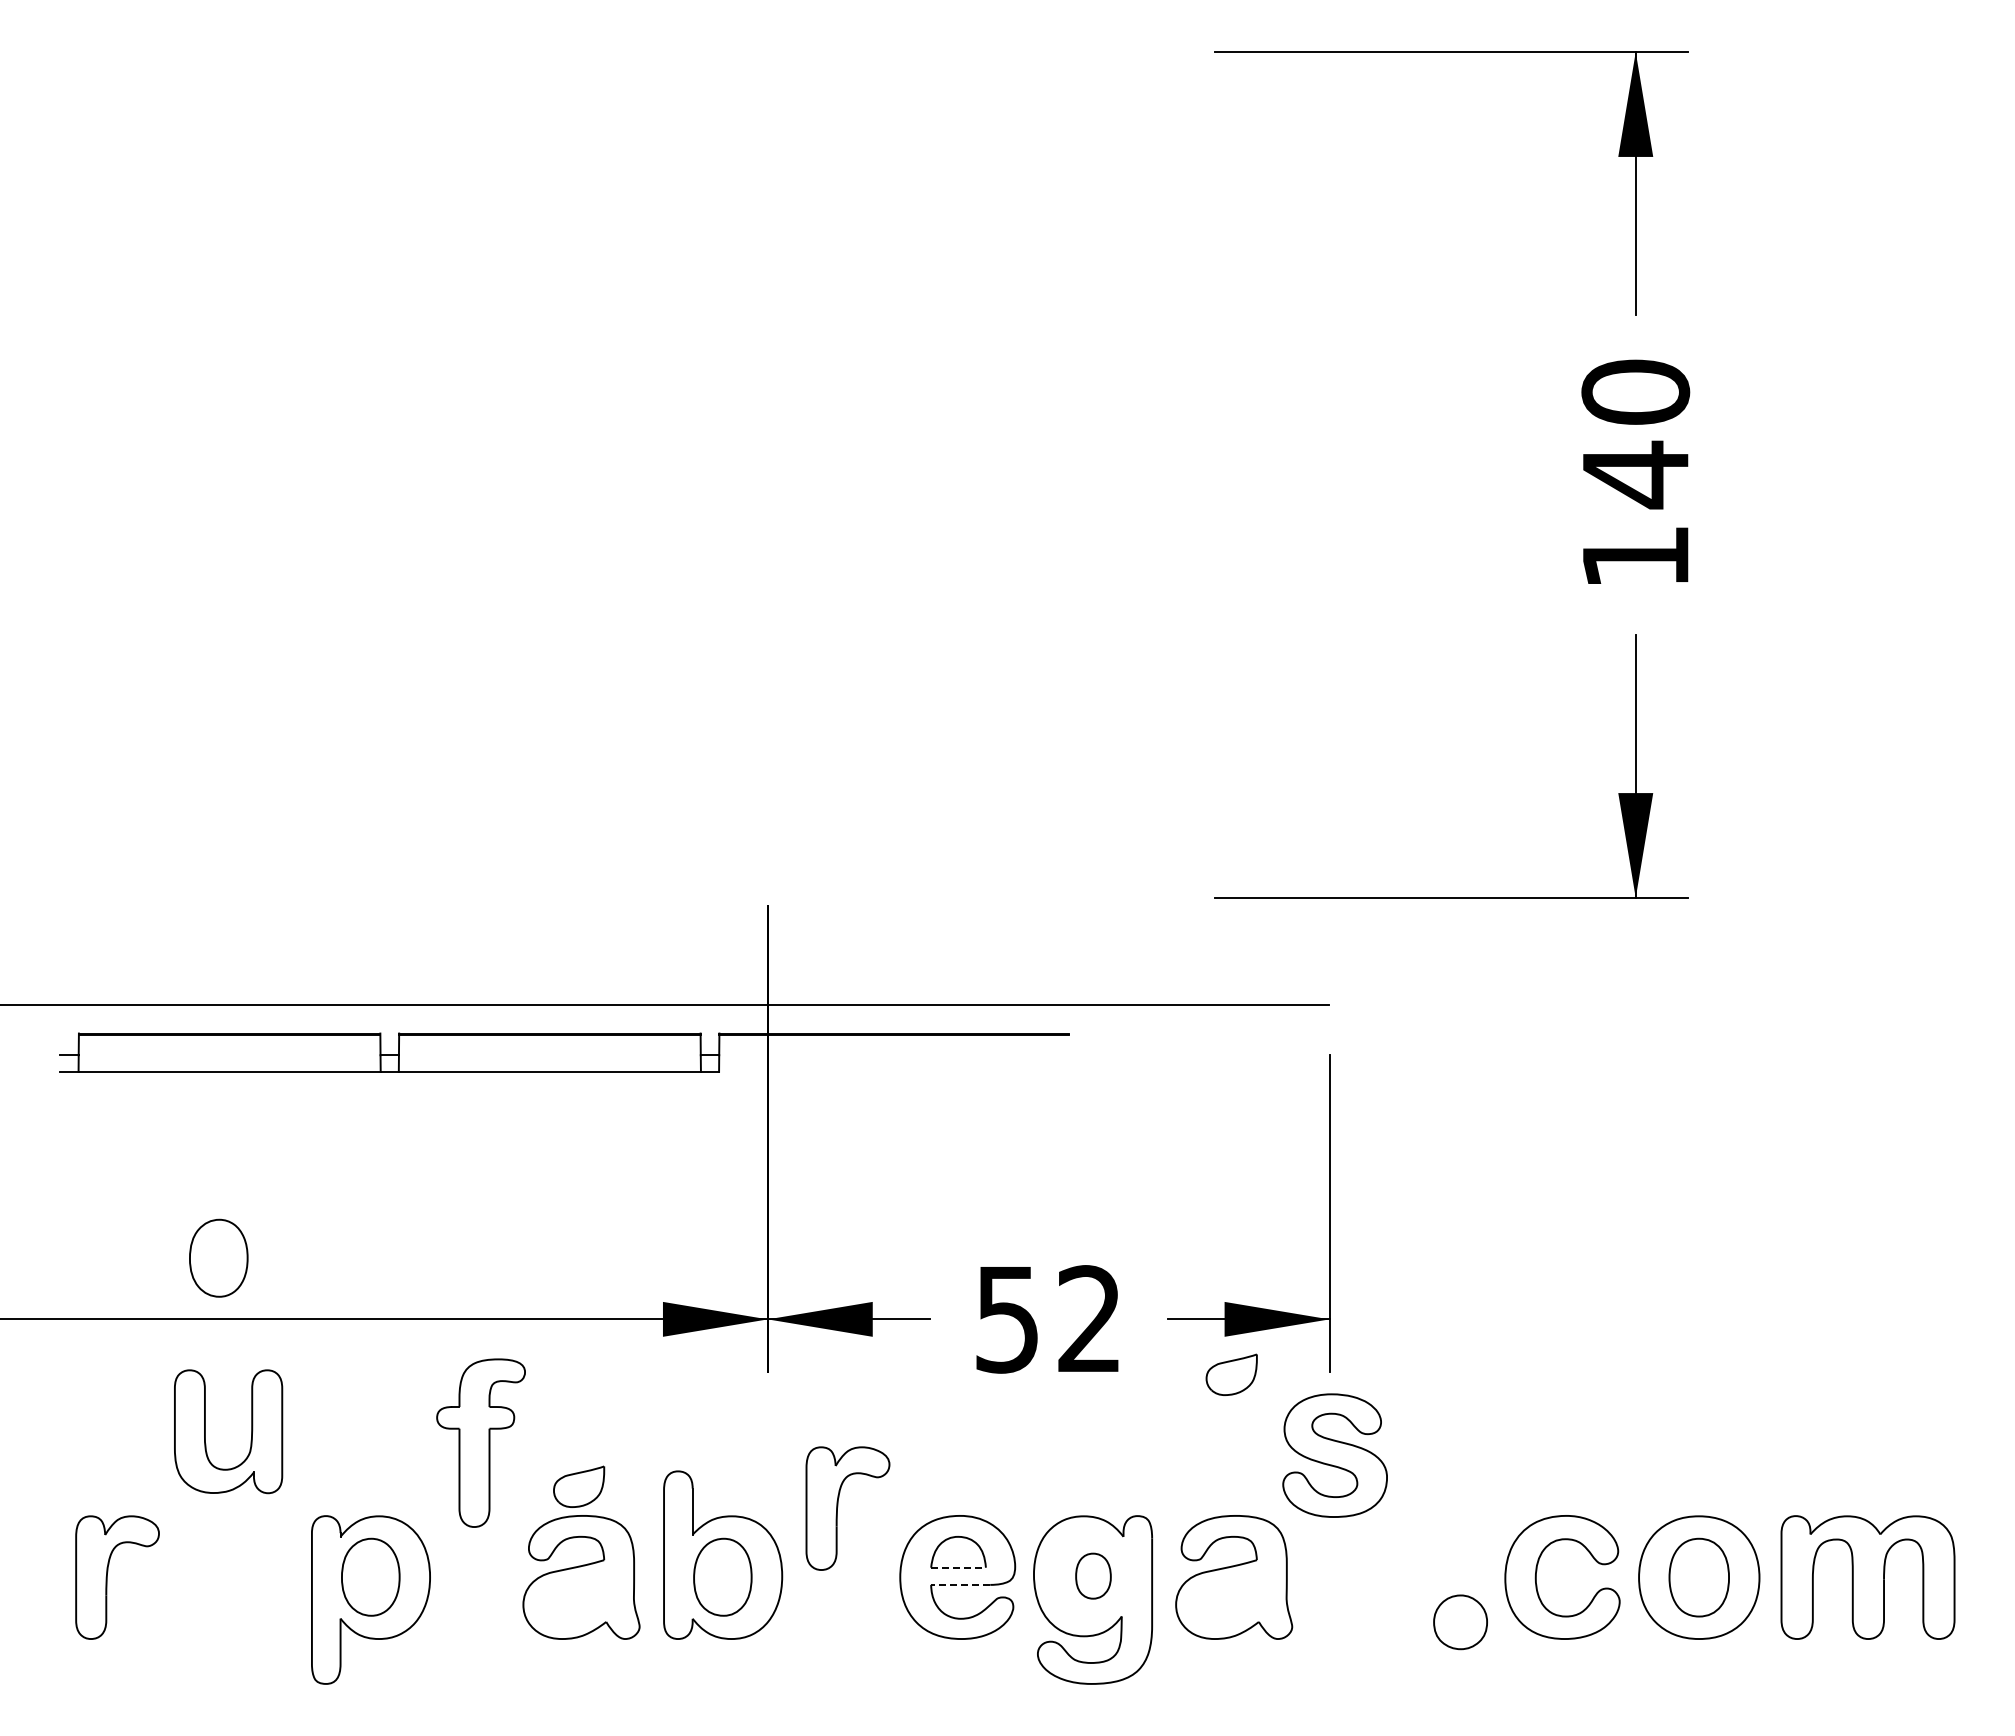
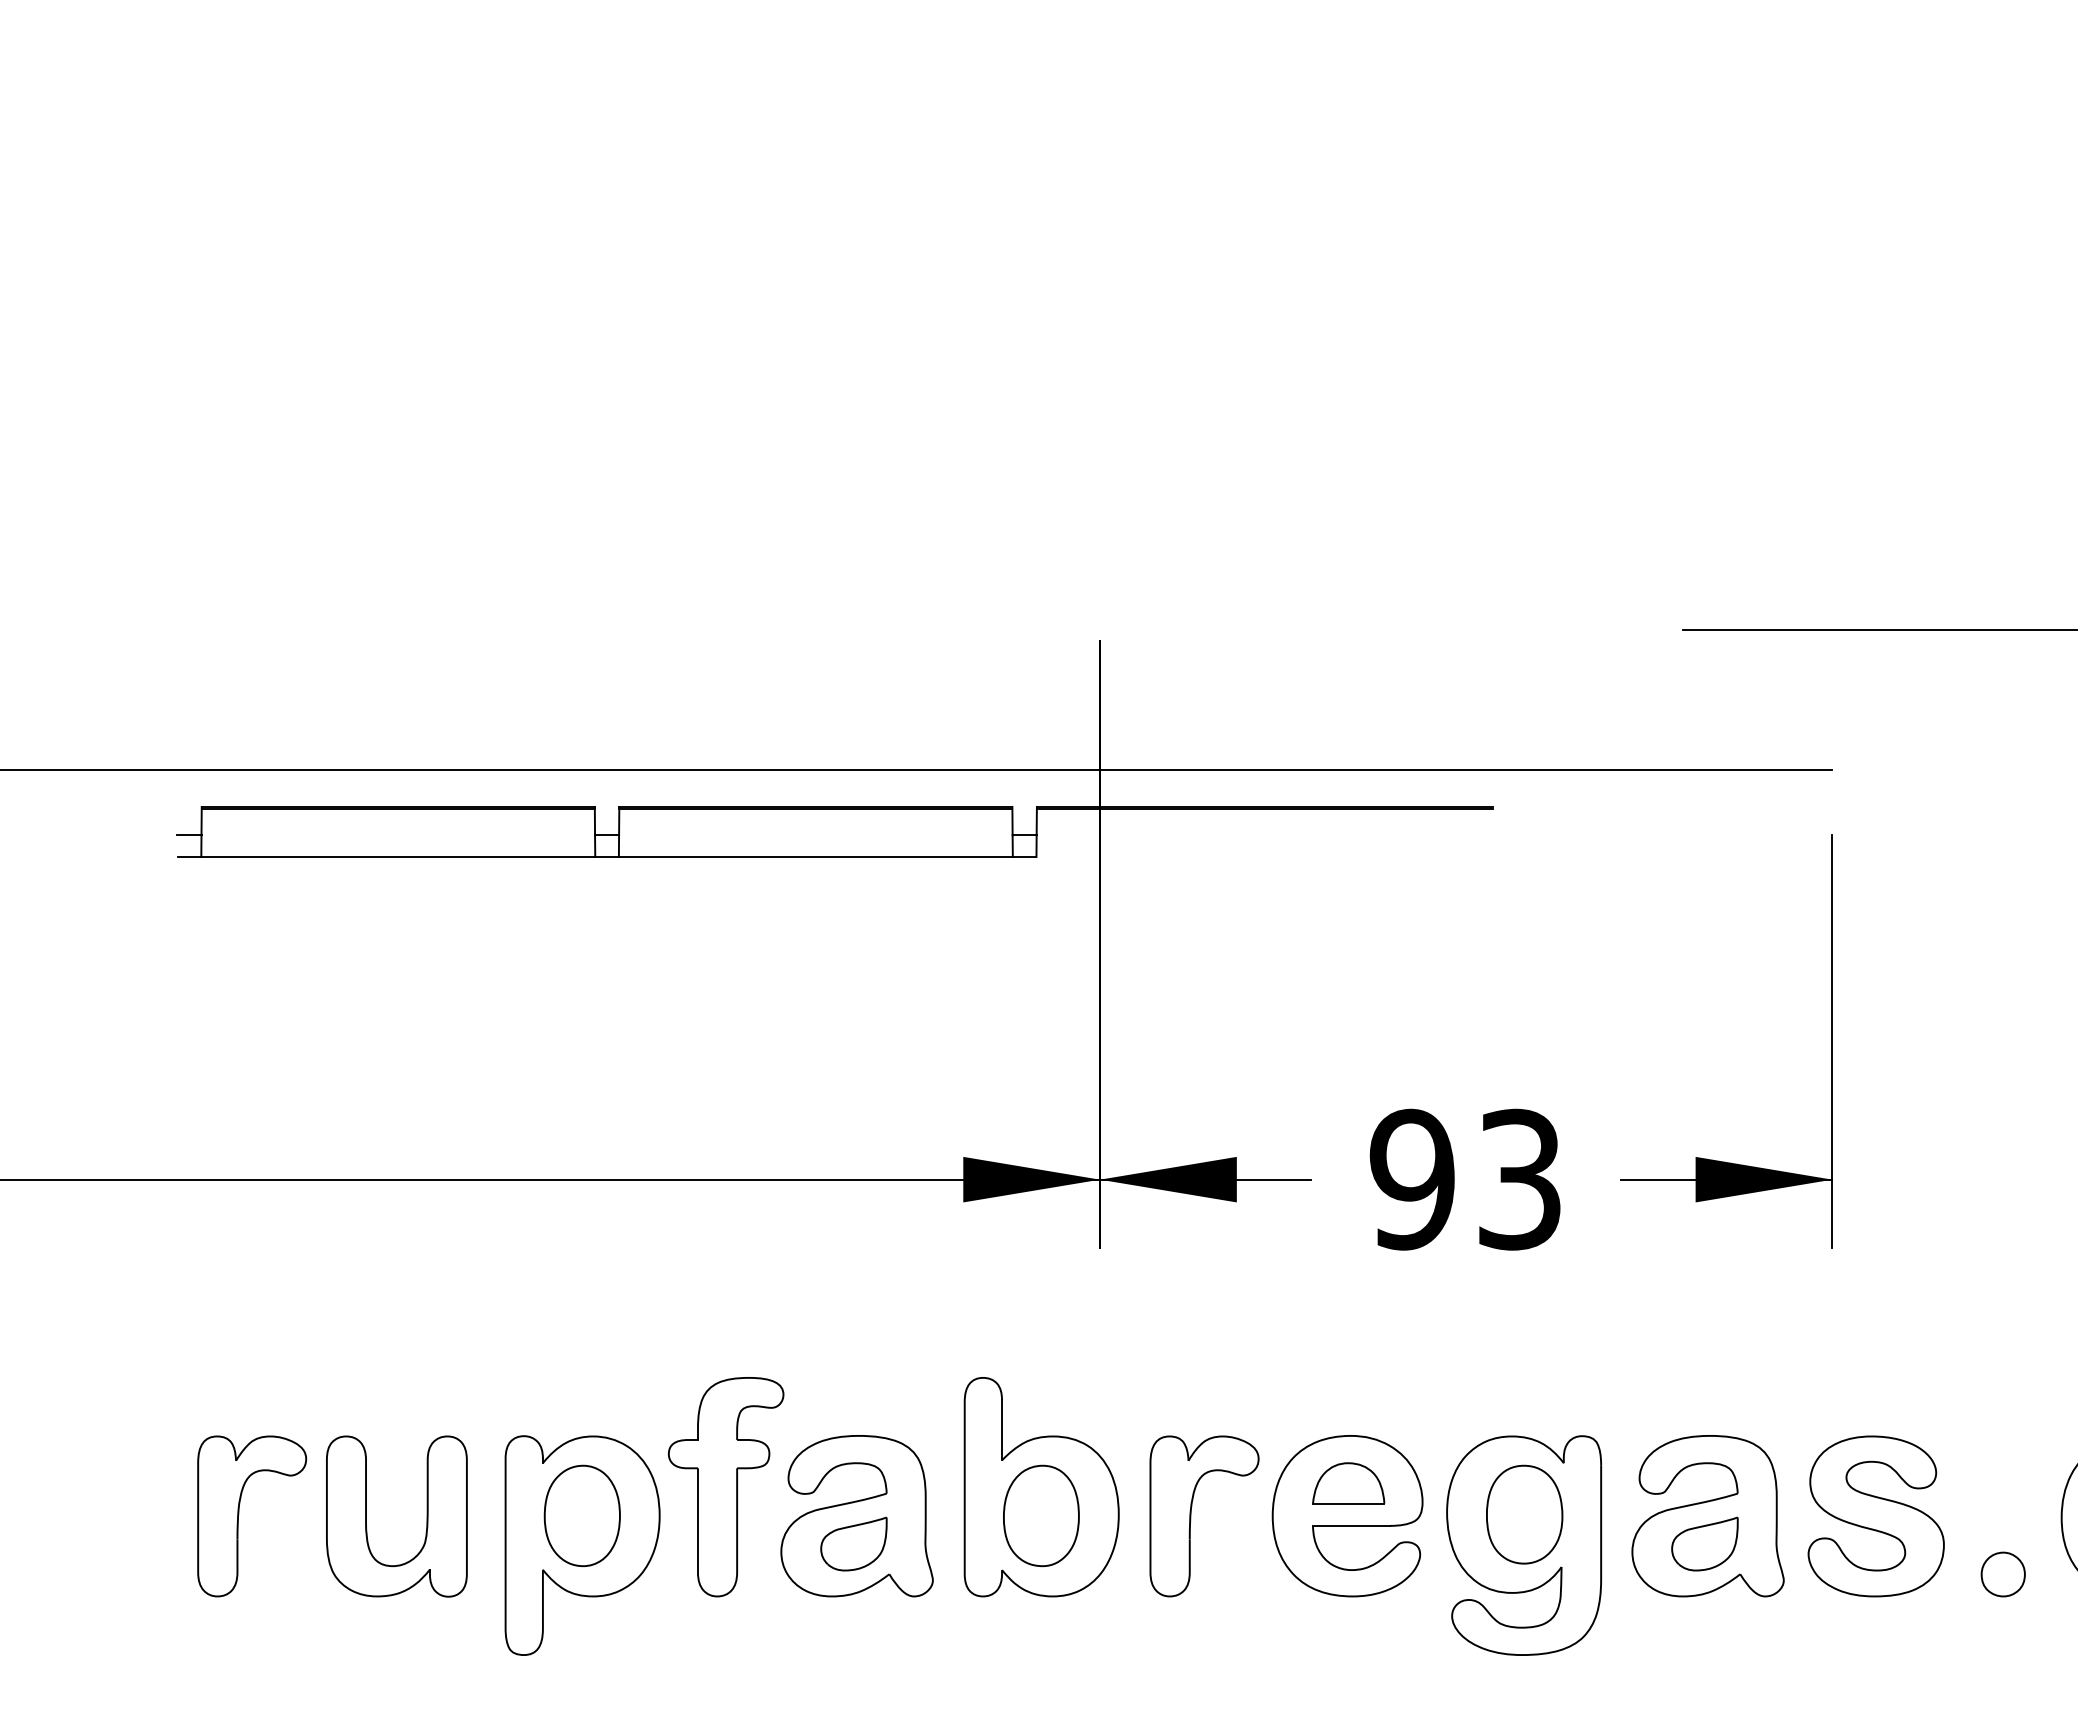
part: (218, 1257) -> (383, 1098), removed
text: (1047, 1319) -> (1464, 1179), 52 -> 93
part: (1231, 1374) -> (1704, 1543), moved
part: (205, 1431) -> (366, 1516), moved
part: (480, 1442) -> (725, 1486), moved
part: (1334, 1455) -> (1875, 1516), moved
part: (579, 1486) -> (854, 1543), moved
part: (838, 1507) -> (1192, 1514), moved
line: (959, 1567) -> (1349, 1503), dashed -> solid
part: (1093, 1575) -> (1524, 1513), size x1.67
line: (960, 1584) -> (1351, 1525), dashed -> solid
part: (1460, 1621) -> (2003, 1573), size x0.62

